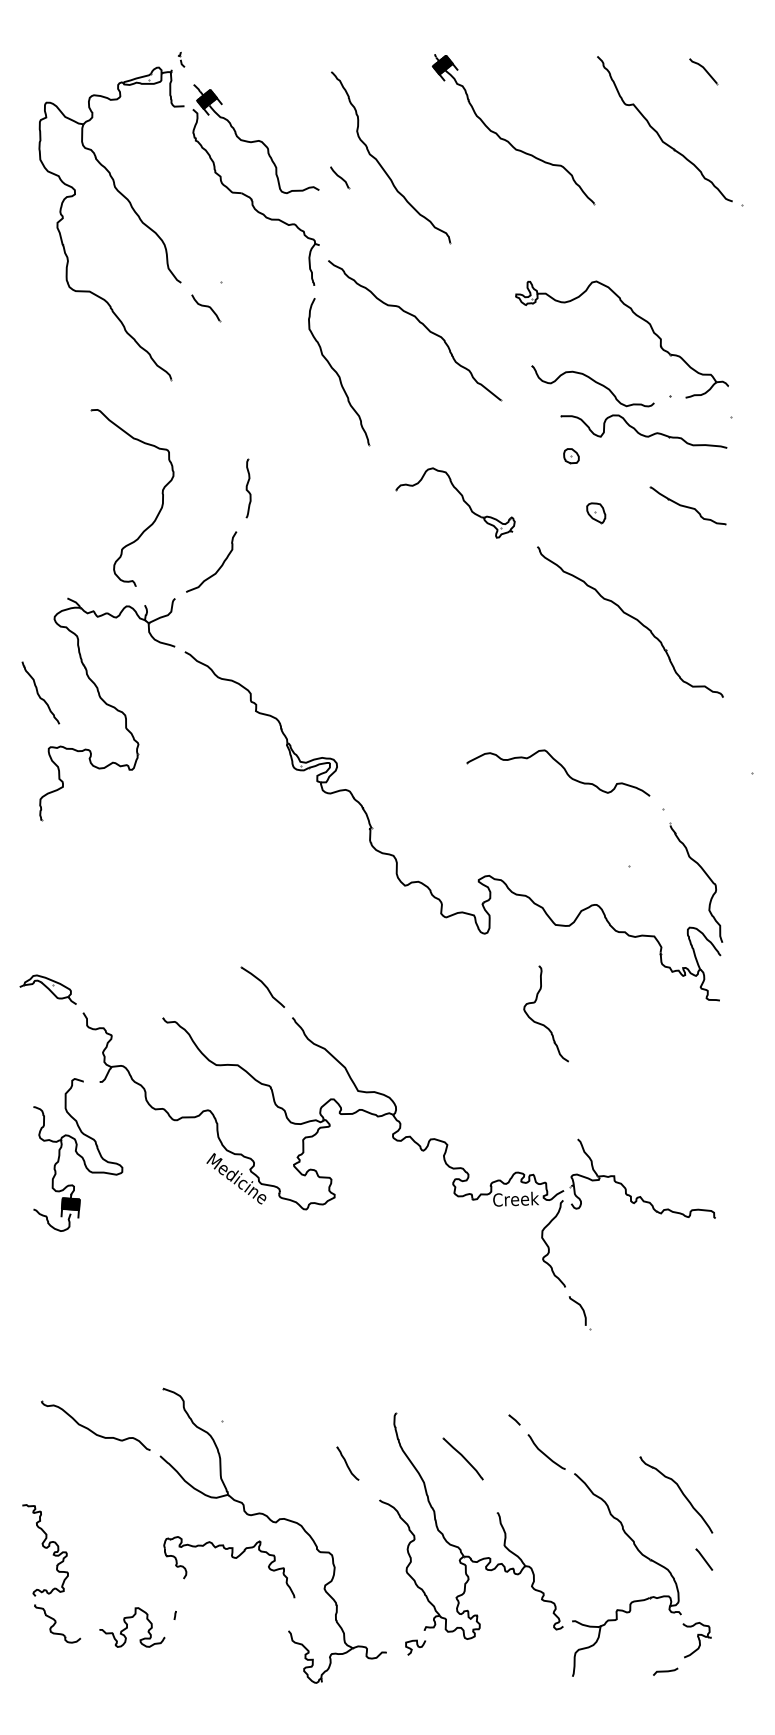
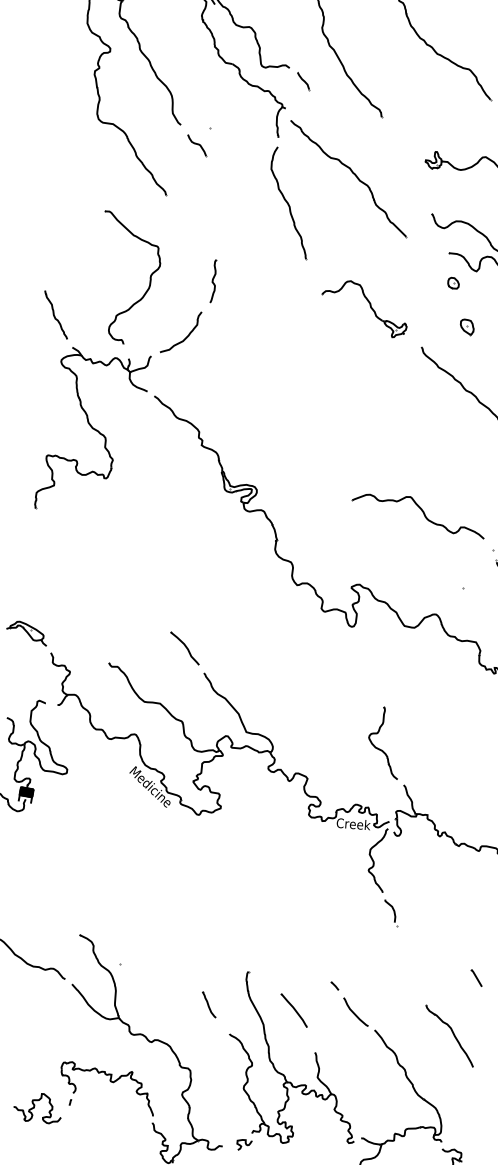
part: (340, 177) -> (304, 80), moved
curve: (38, 692) -> (54, 314), moved
part: (542, 1023) -> (381, 749), moved
part: (676, 1494) -> (449, 1035), moved
part: (233, 1558) -> (111, 1082), moved
line: (704, 1559) -> (476, 978), moved

